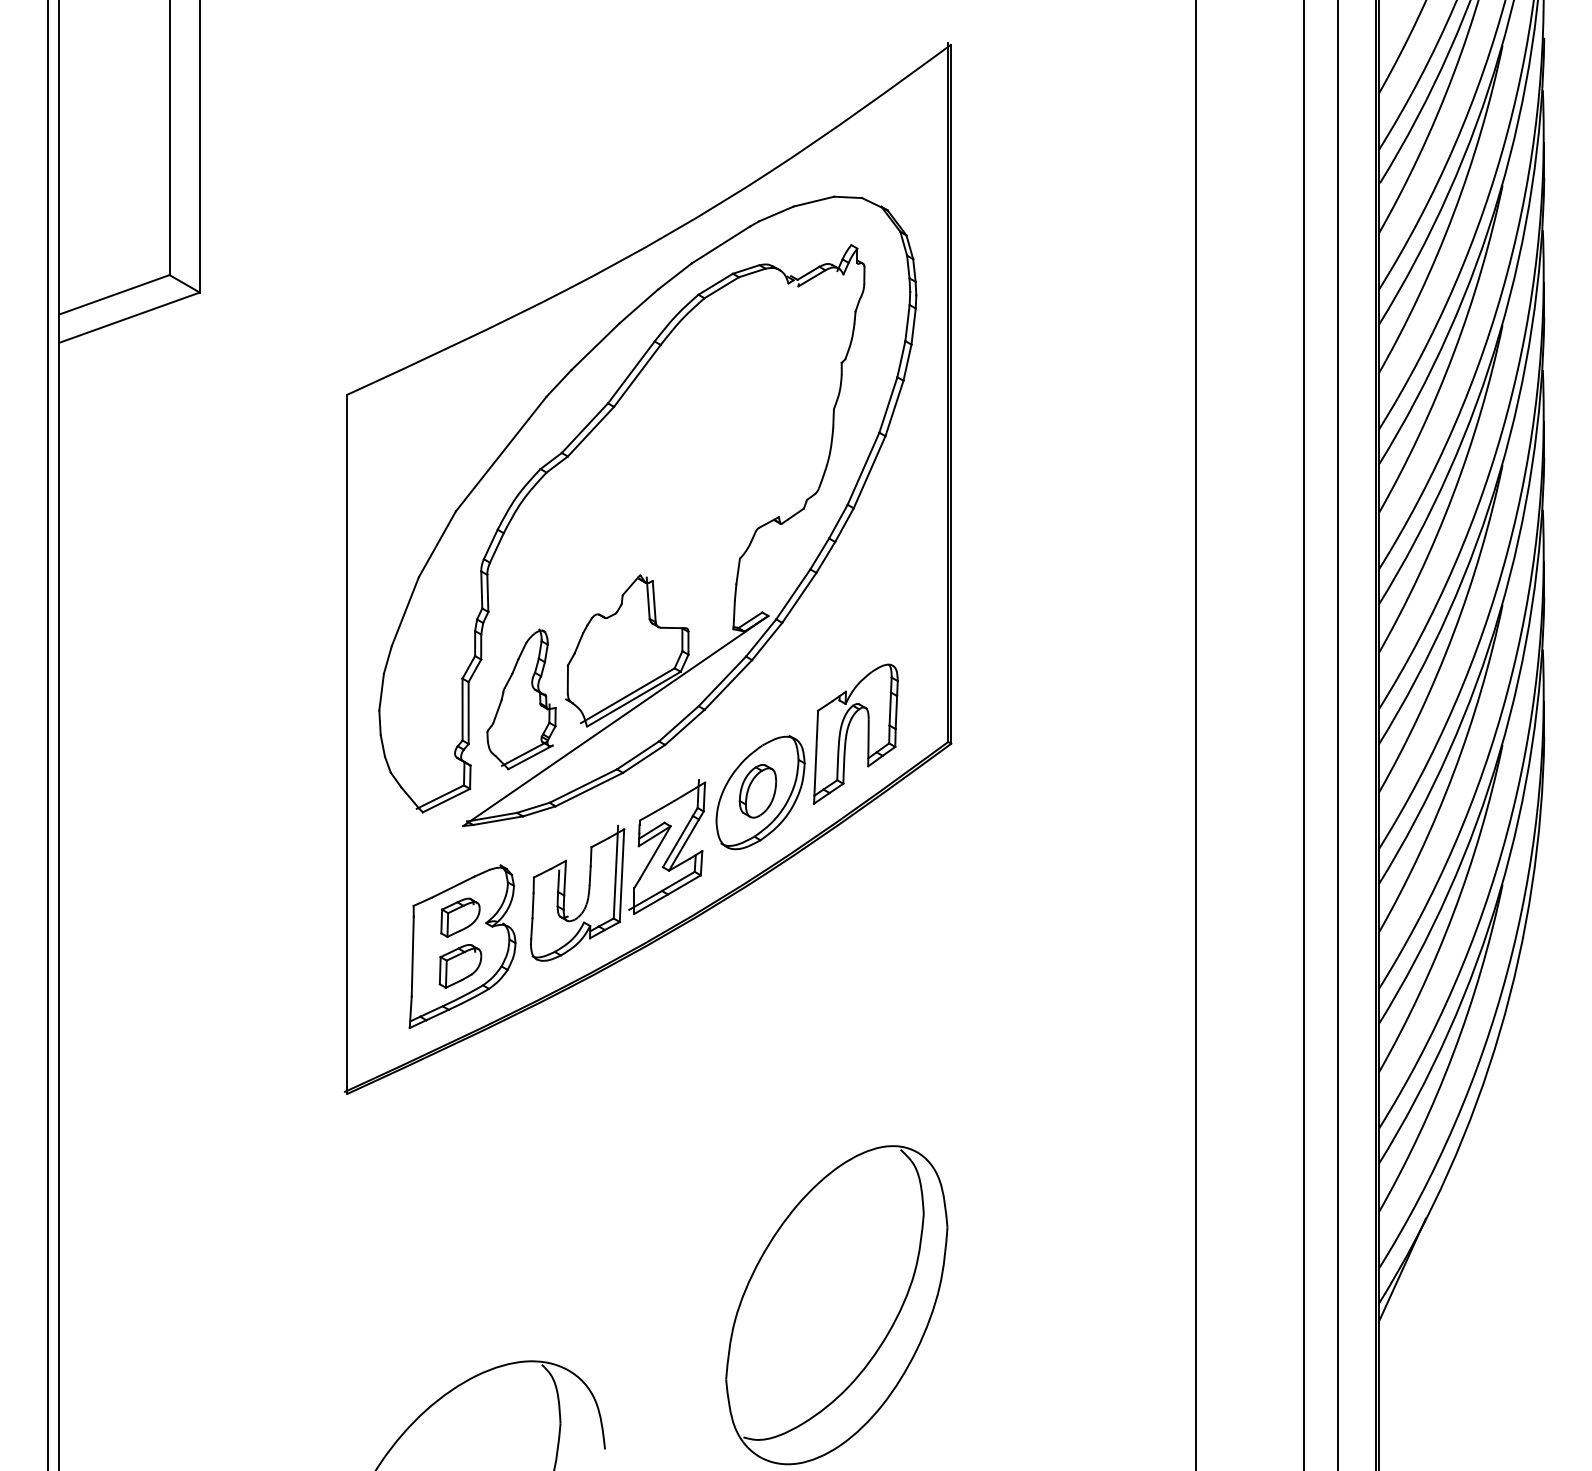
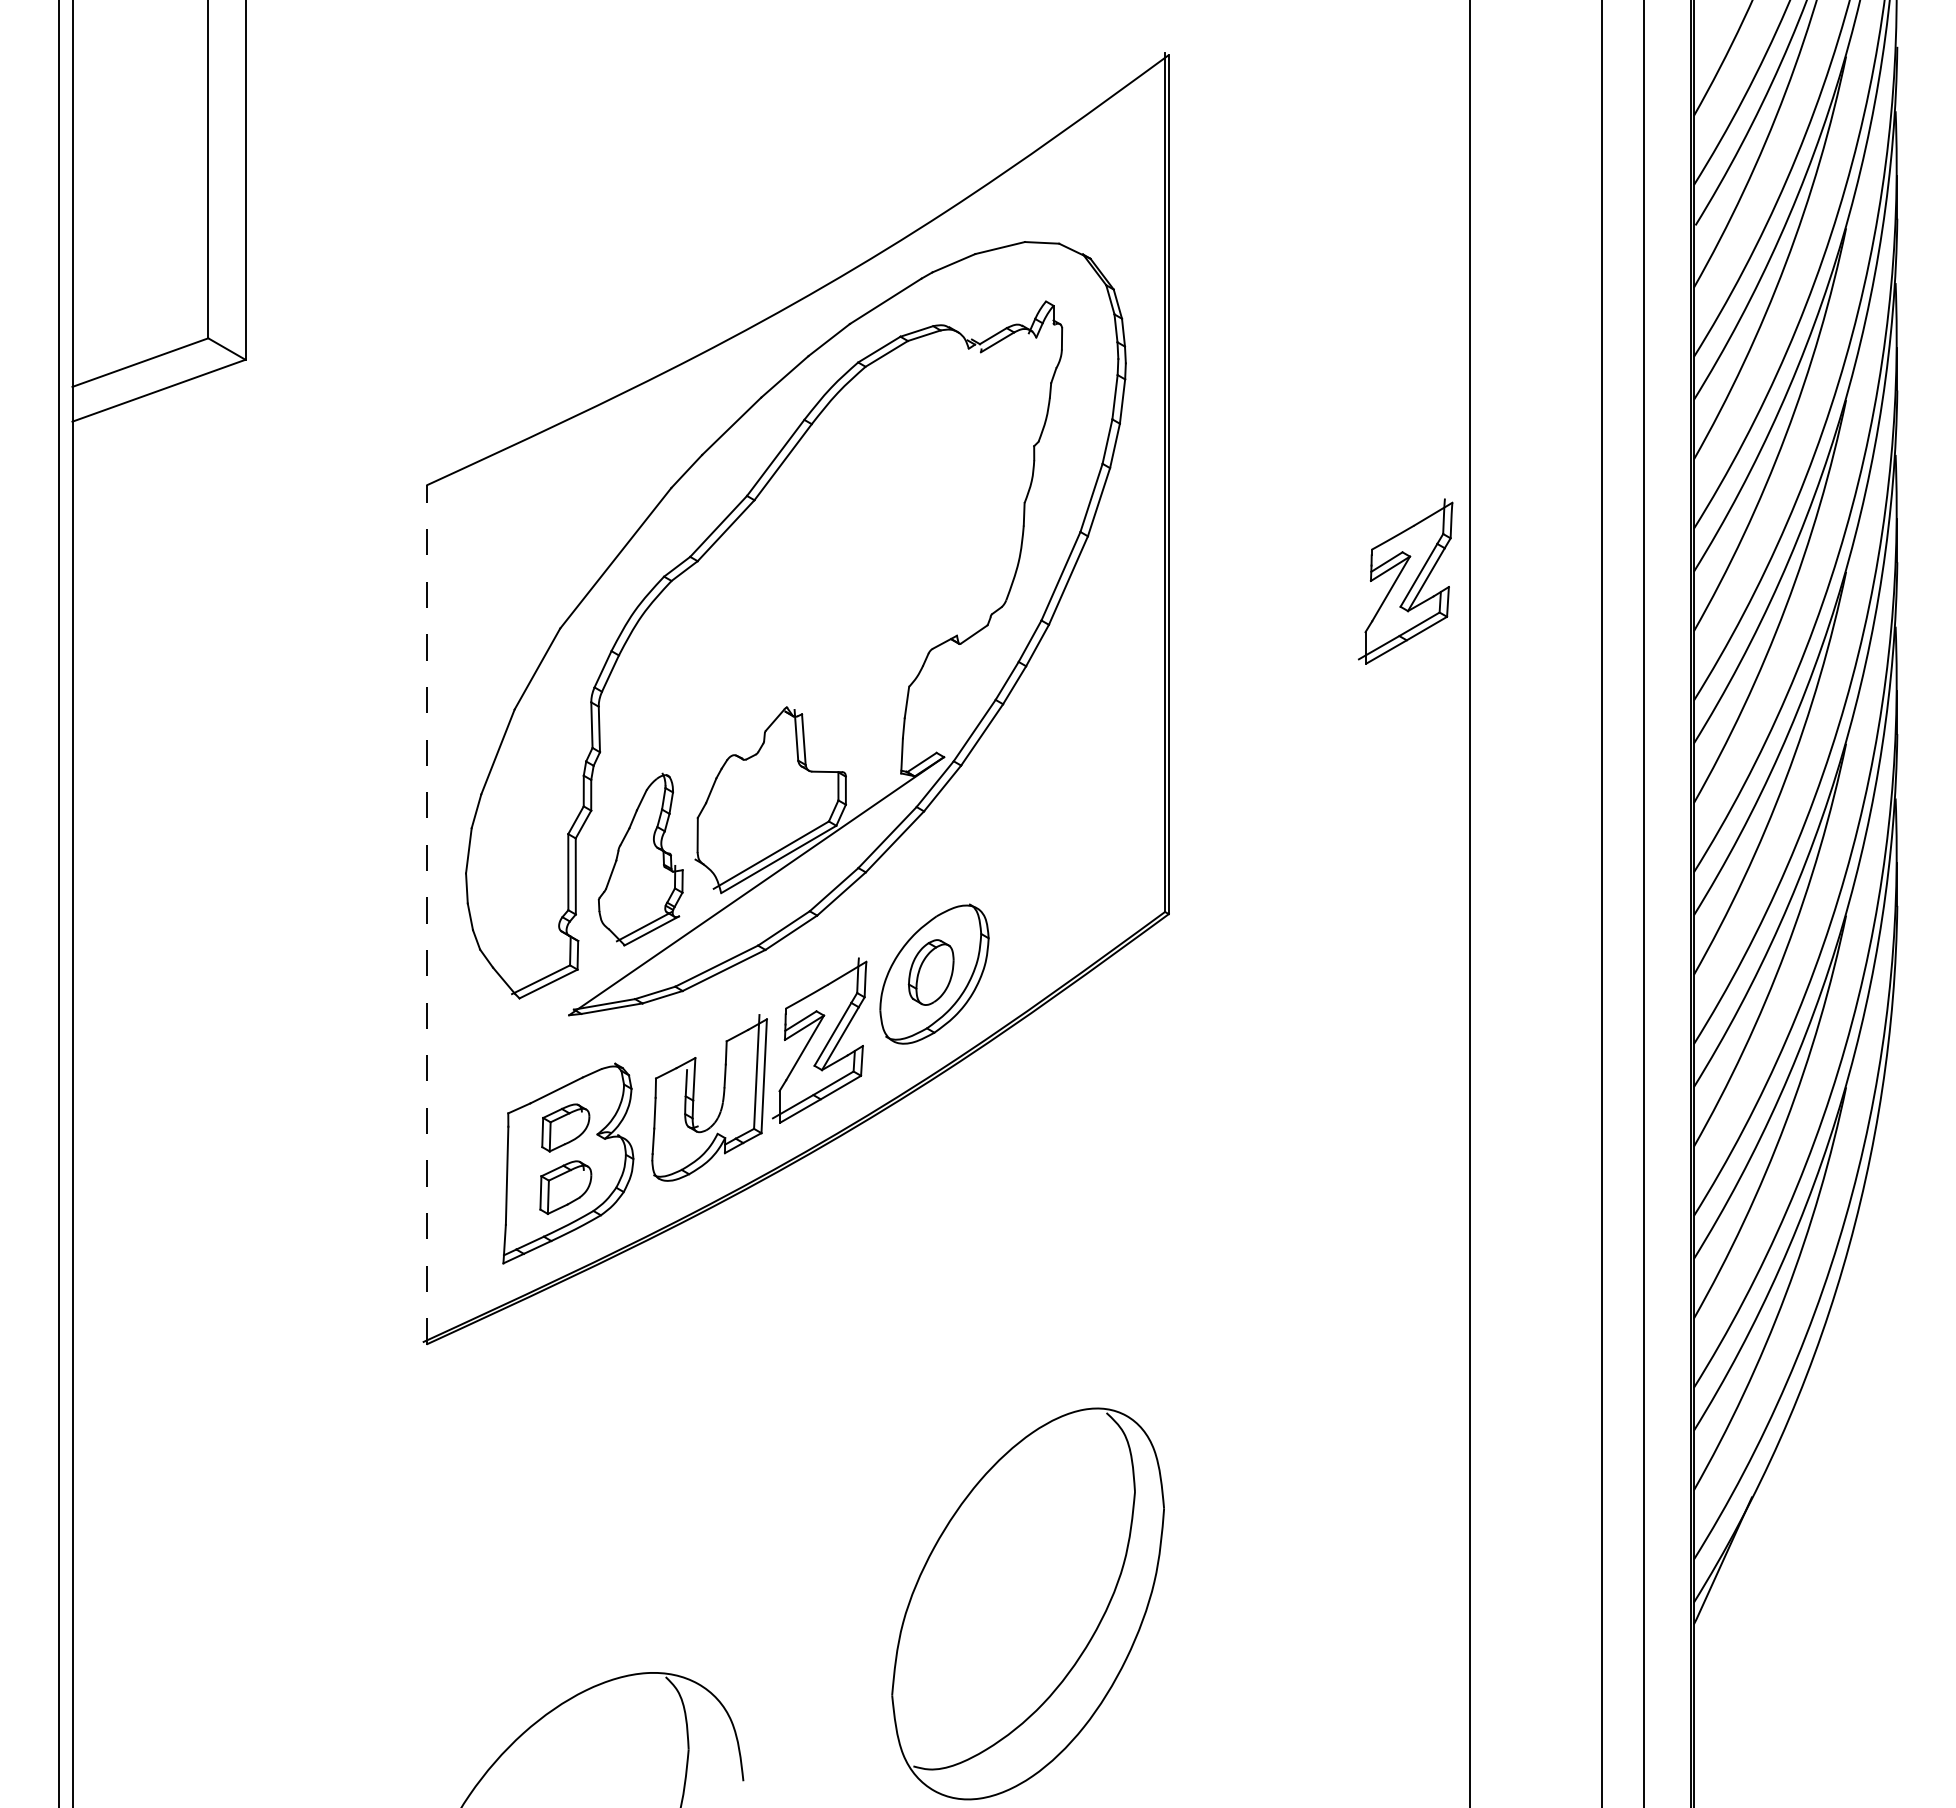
part: (1143, 473) -> (1405, 581), added
part: (847, 733) -> (1041, 901), removed
line: (347, 744) -> (426, 914), solid -> dashed

